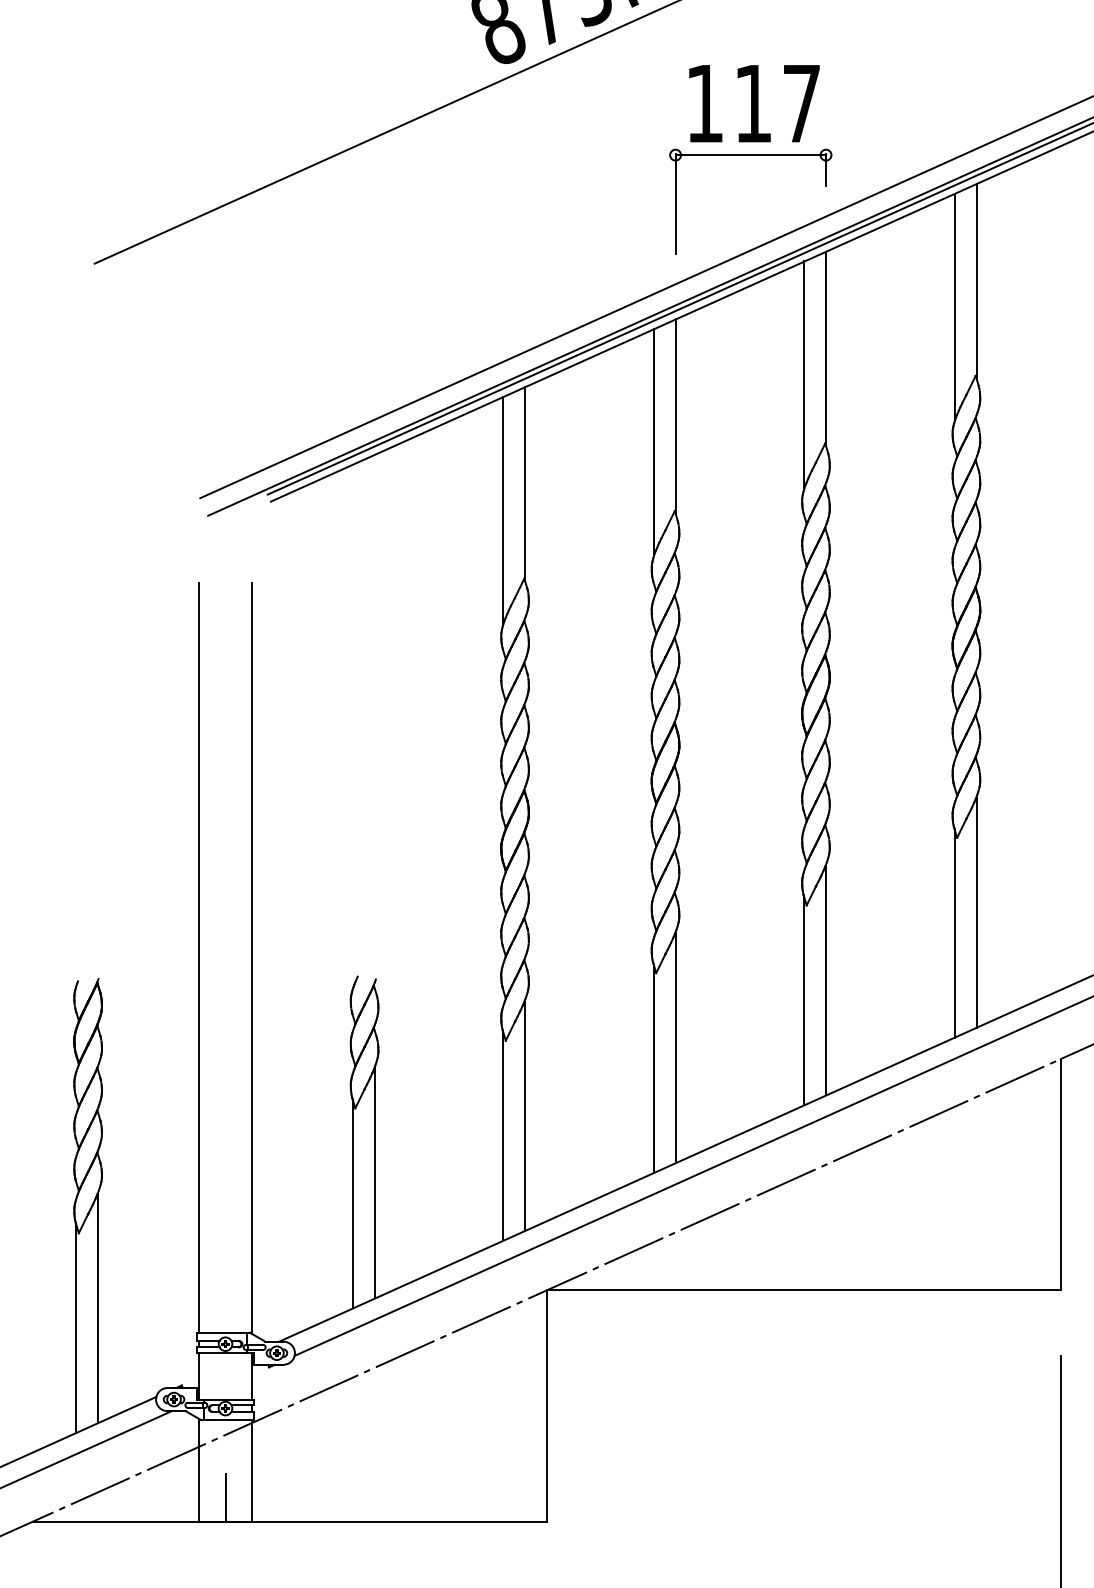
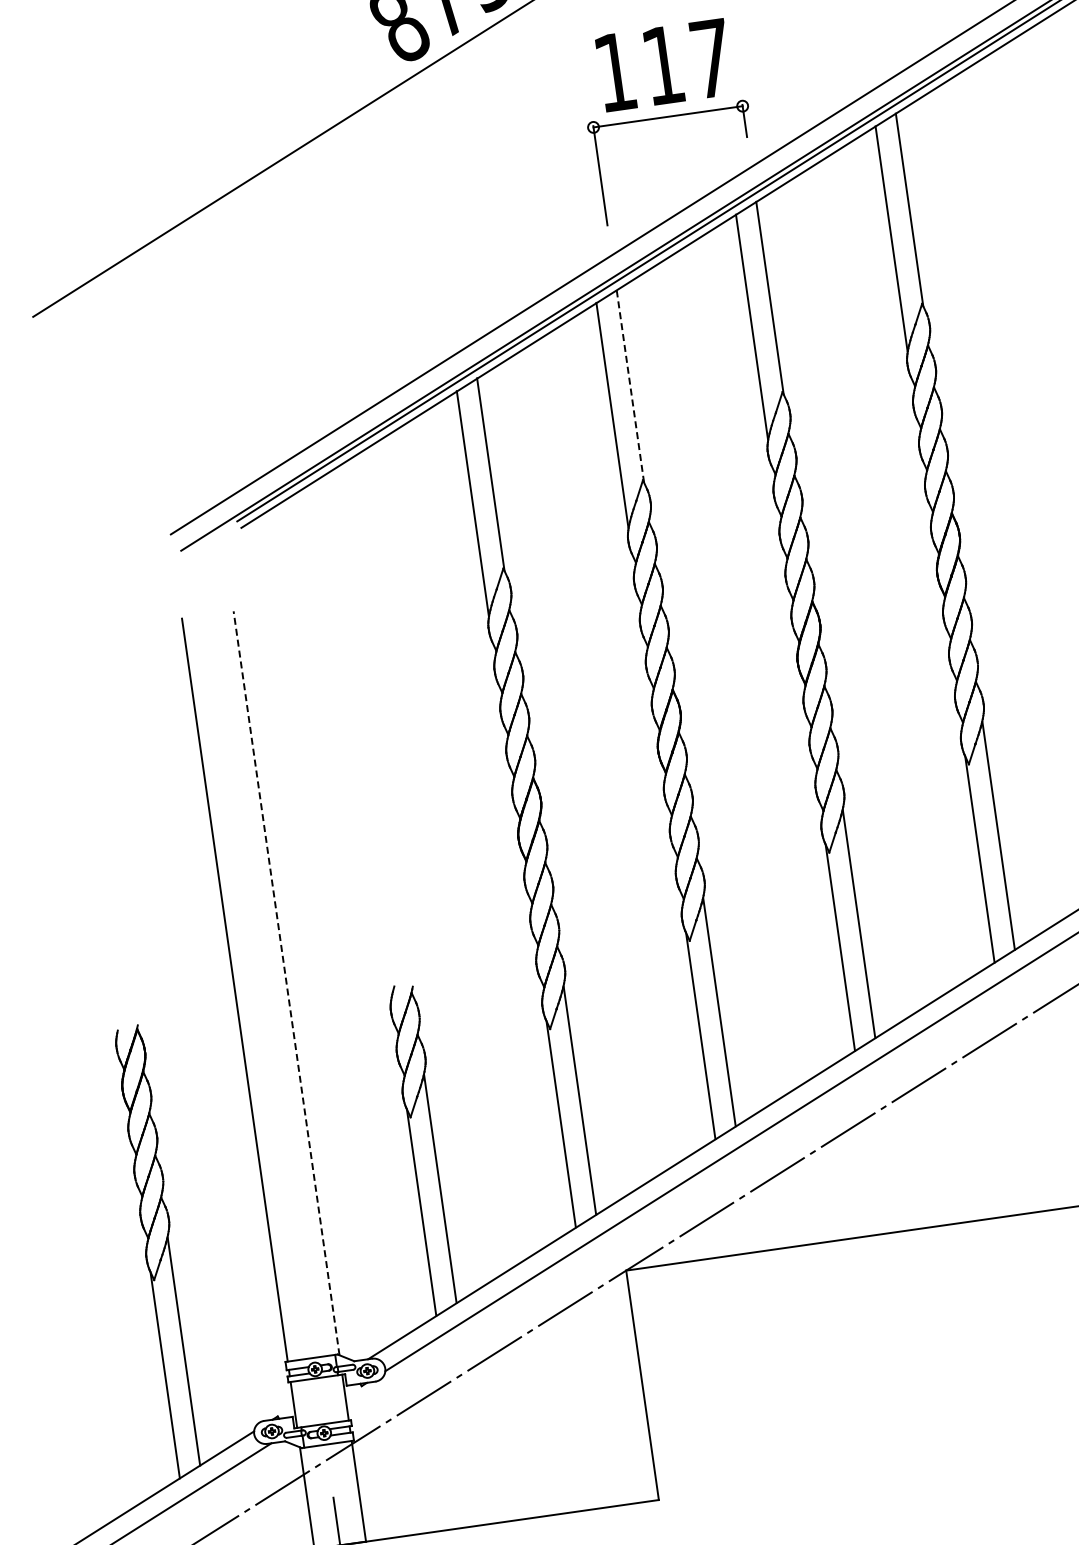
line: (675, 415) -> (630, 385), solid -> dashed
line: (251, 957) -> (286, 982), solid -> dashed

